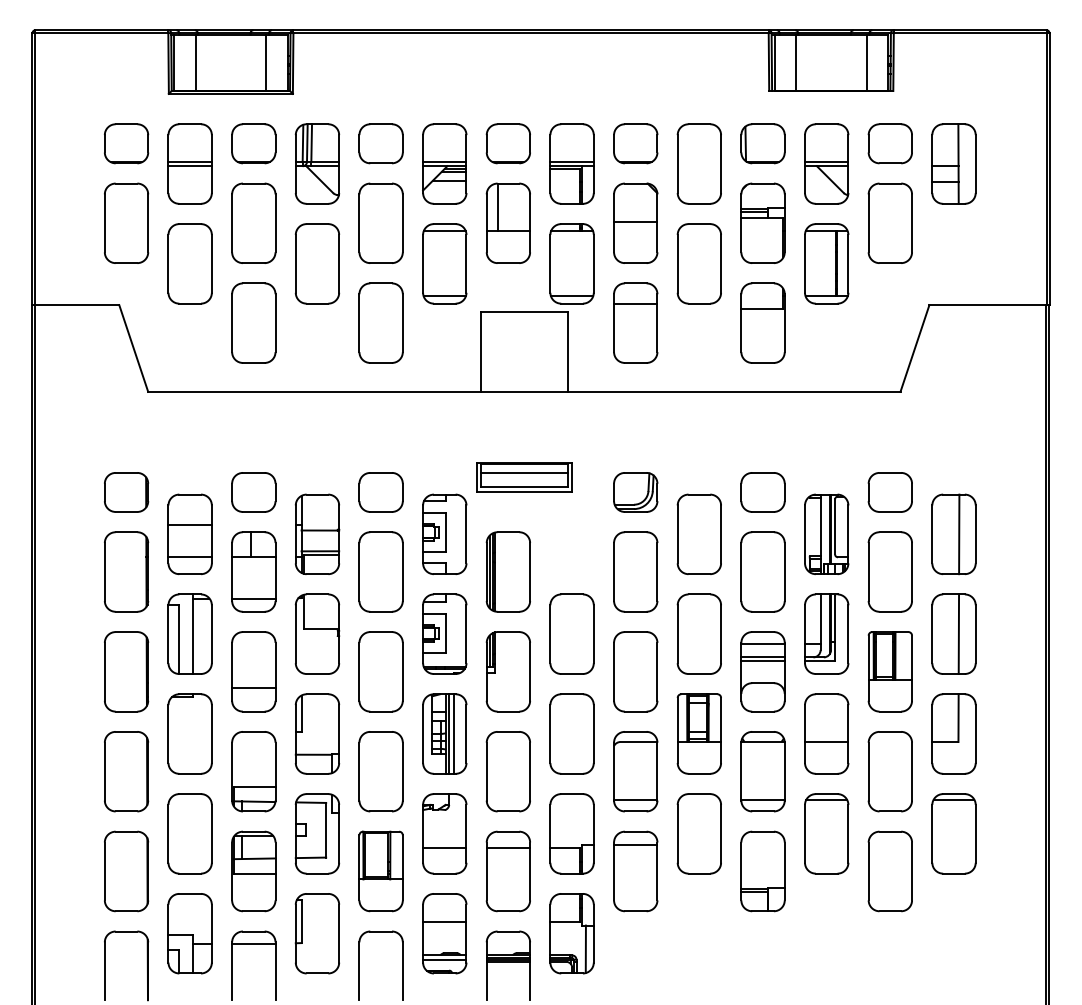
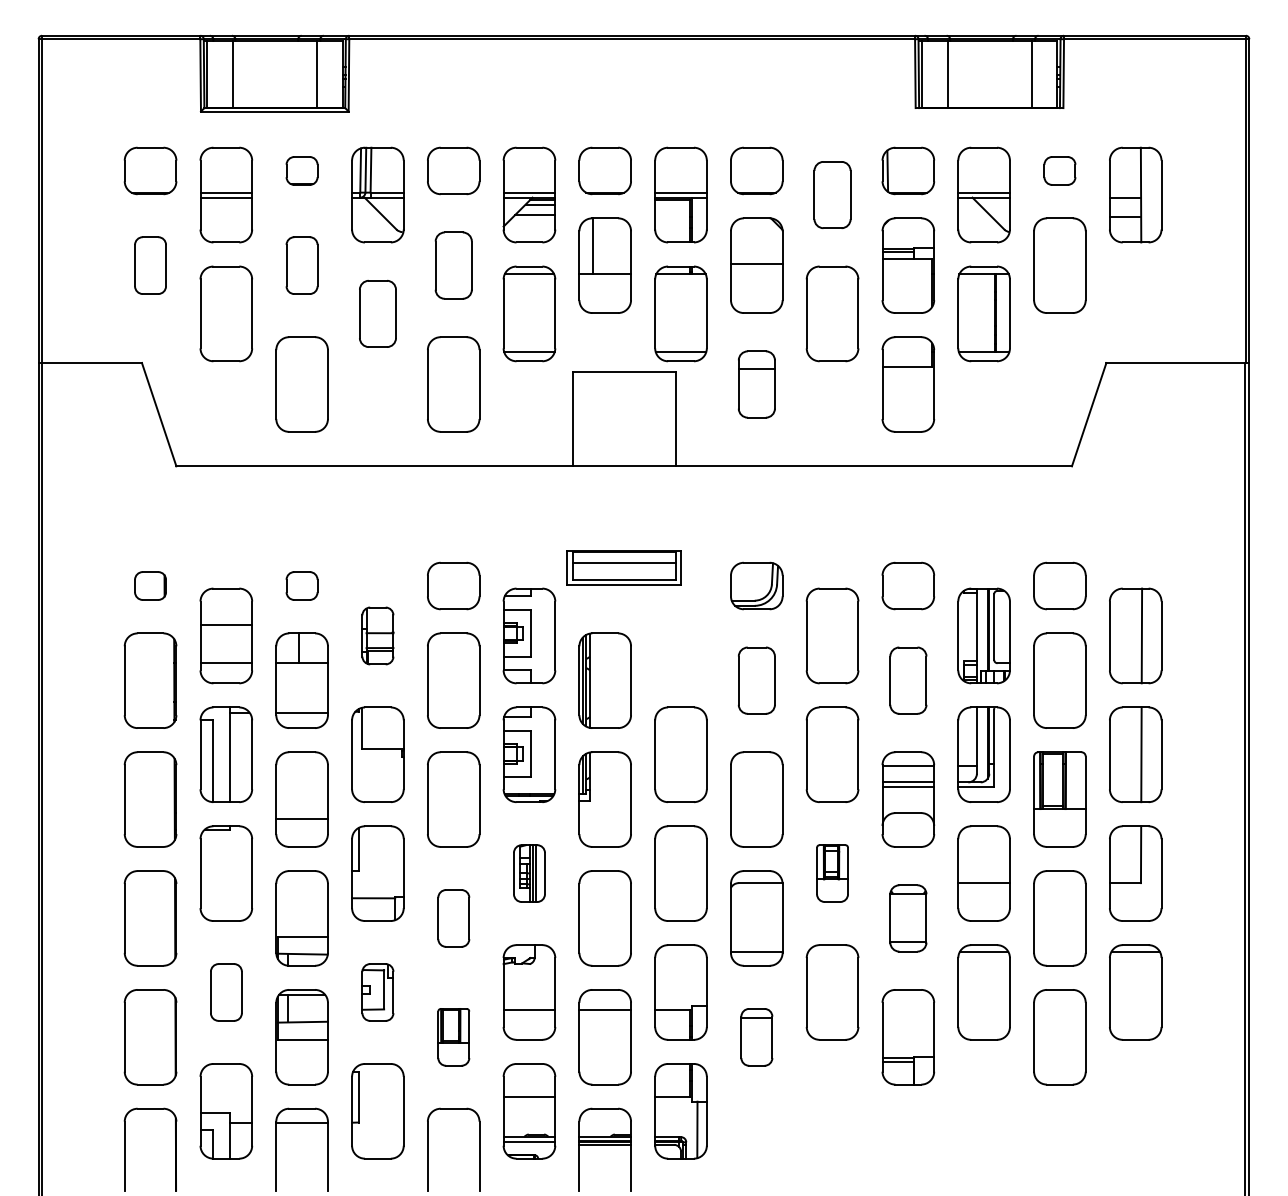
part: (253, 143) -> (301, 170), size x0.6
part: (890, 143) -> (1059, 170), size x0.6
part: (699, 163) -> (832, 194), size x0.7
part: (126, 223) -> (150, 265), size x0.6
part: (253, 223) -> (301, 265), size x0.6
part: (380, 223) -> (453, 265), size x0.7
part: (317, 263) -> (377, 313), size x0.7
part: (635, 323) -> (756, 384), size x0.7
part: (126, 492) -> (150, 585), size x0.6
part: (253, 492) -> (301, 585), size x0.6
part: (317, 534) -> (377, 635), size x0.6
part: (635, 571) -> (756, 680), size x0.7
part: (763, 571) -> (908, 680), size x0.7
part: (444, 733) -> (529, 873), size x0.6
part: (699, 733) -> (832, 873), size x0.6
part: (380, 771) -> (453, 918), size x0.6
part: (763, 771) -> (908, 918), size x0.7
part: (190, 833) -> (226, 992), size x0.6
part: (317, 833) -> (377, 992), size x0.6
part: (380, 871) -> (453, 1037), size x0.6
part: (635, 871) -> (756, 1037), size x0.6

